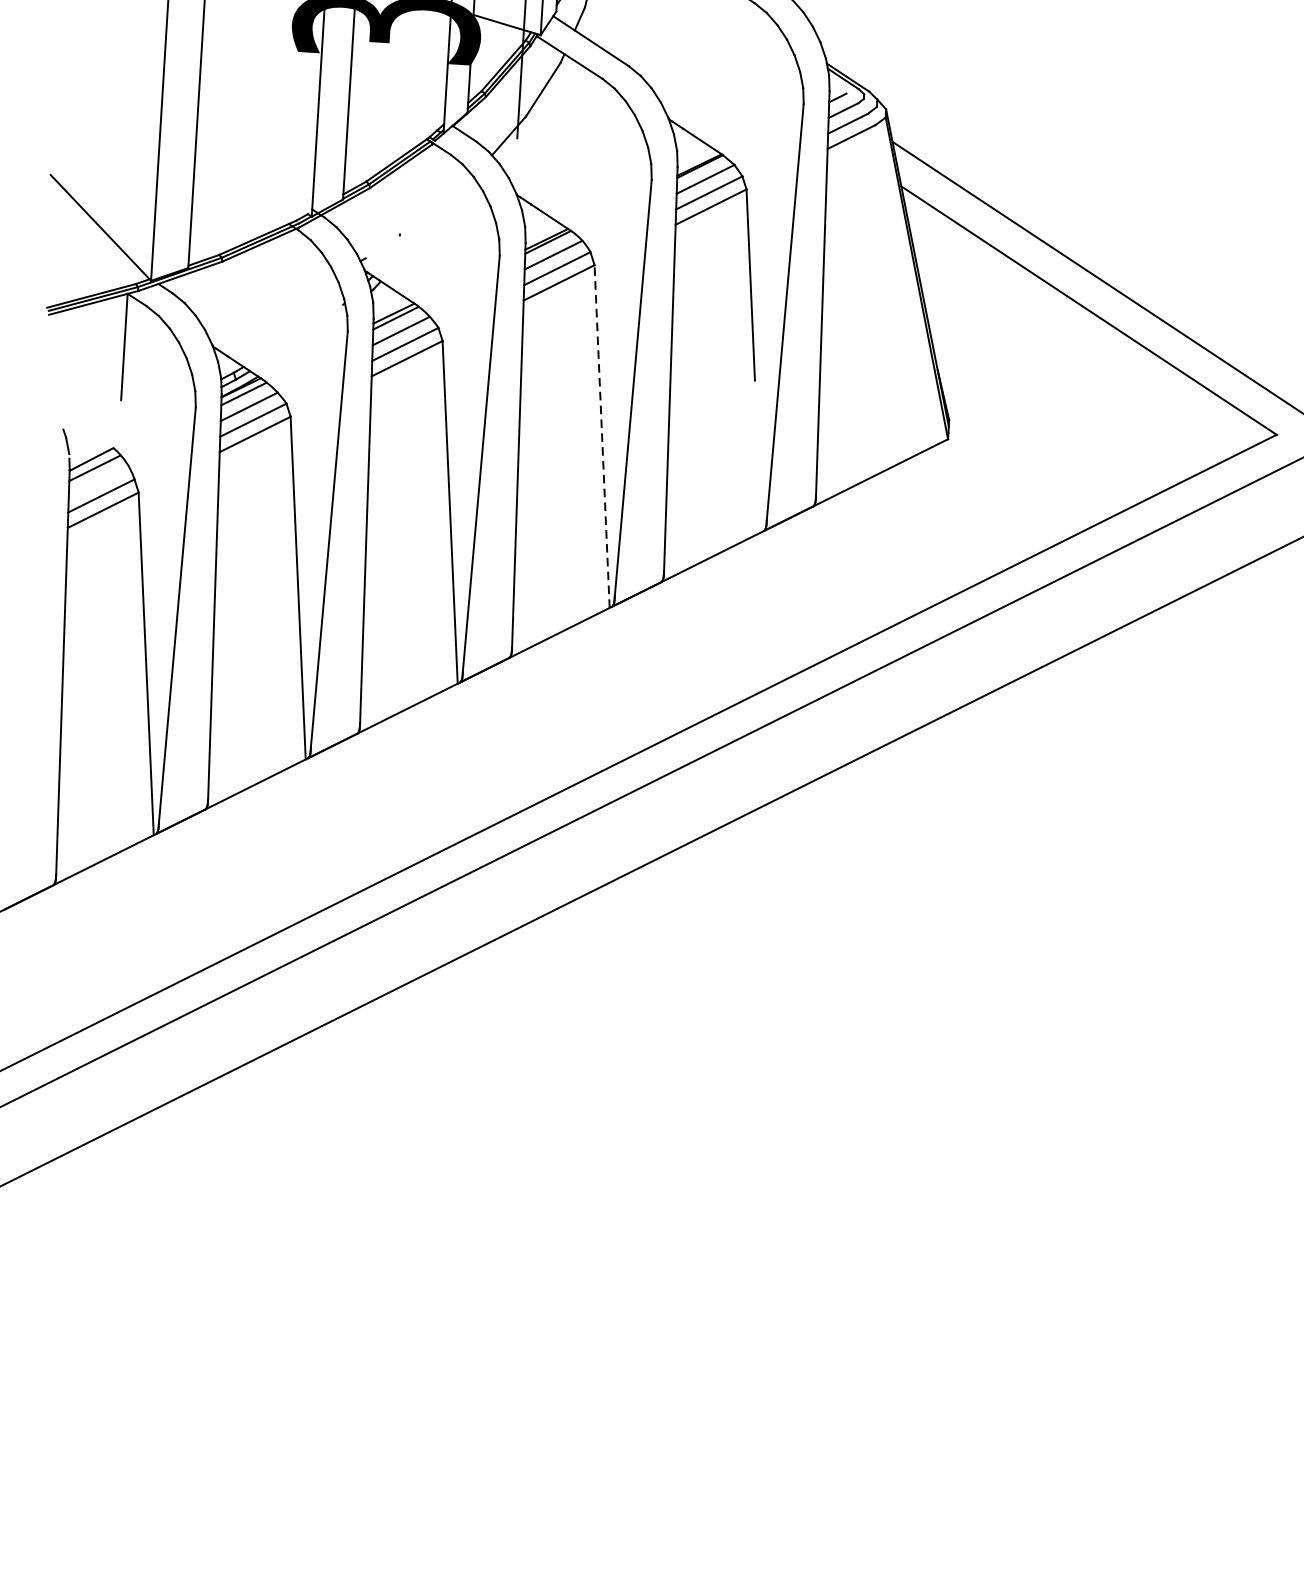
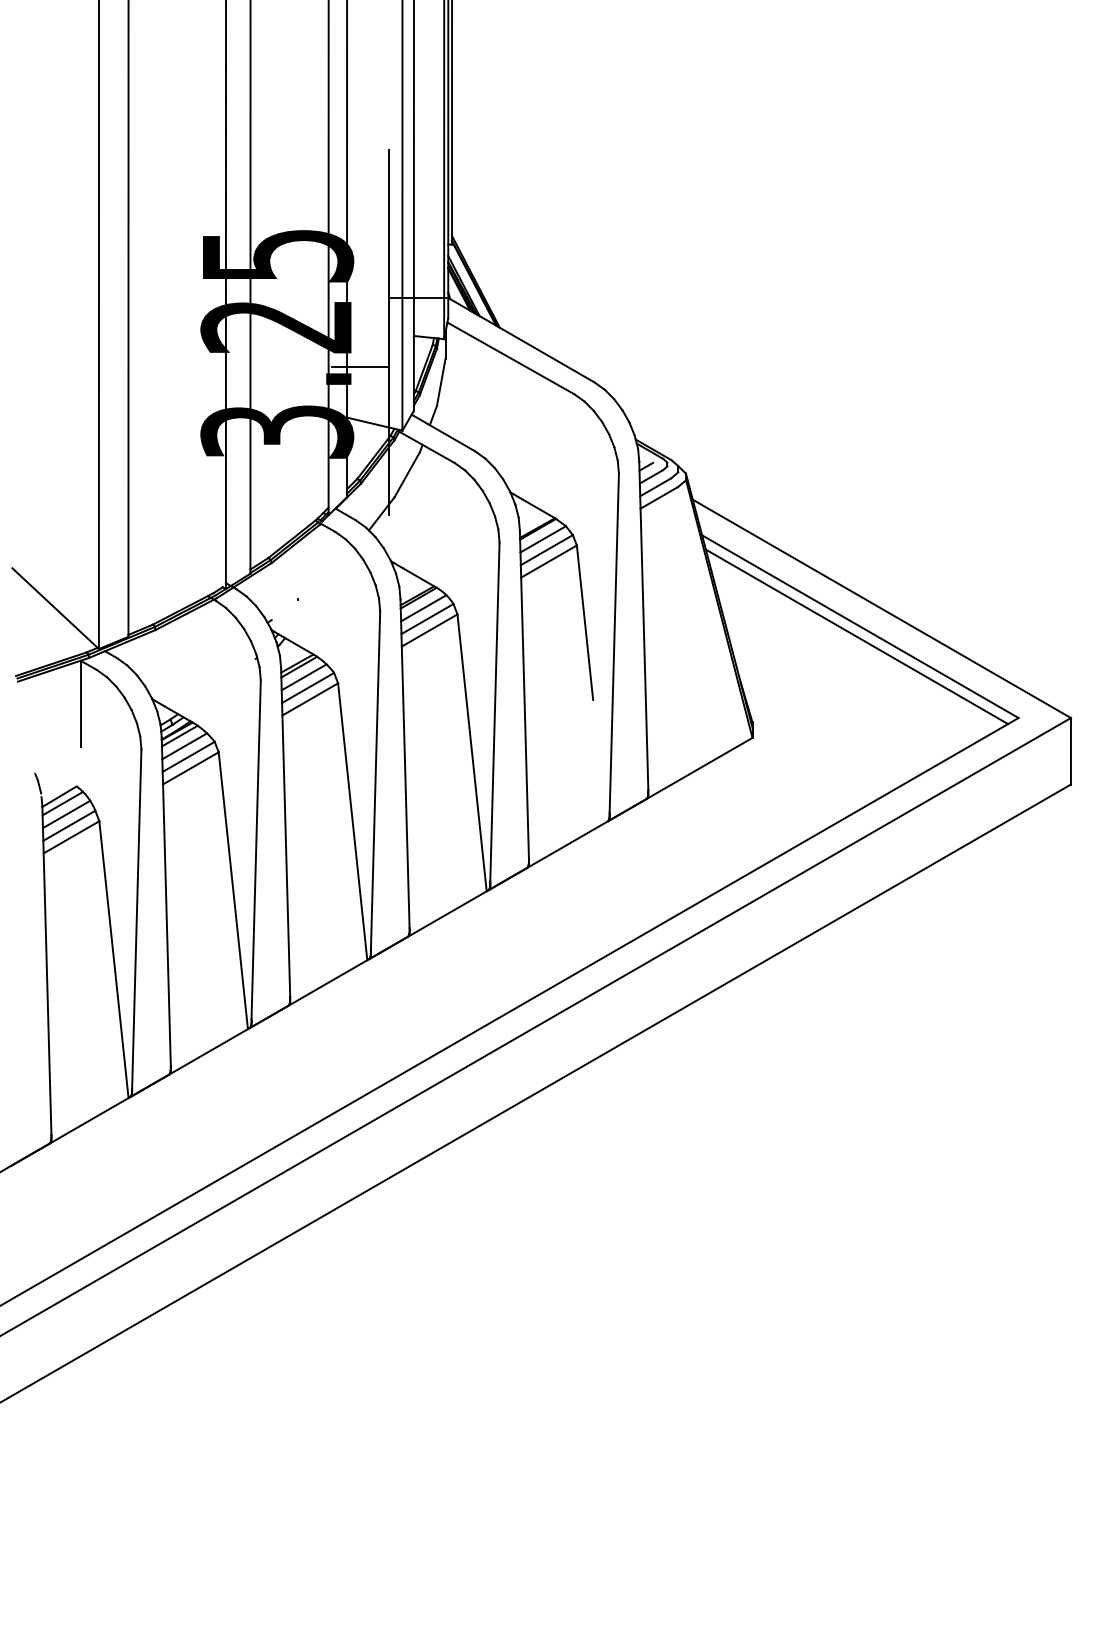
line: (1083, 322) -> (856, 636), added
line: (602, 436) -> (472, 752), dashed -> solid
line: (98, 481) -> (66, 814), added

